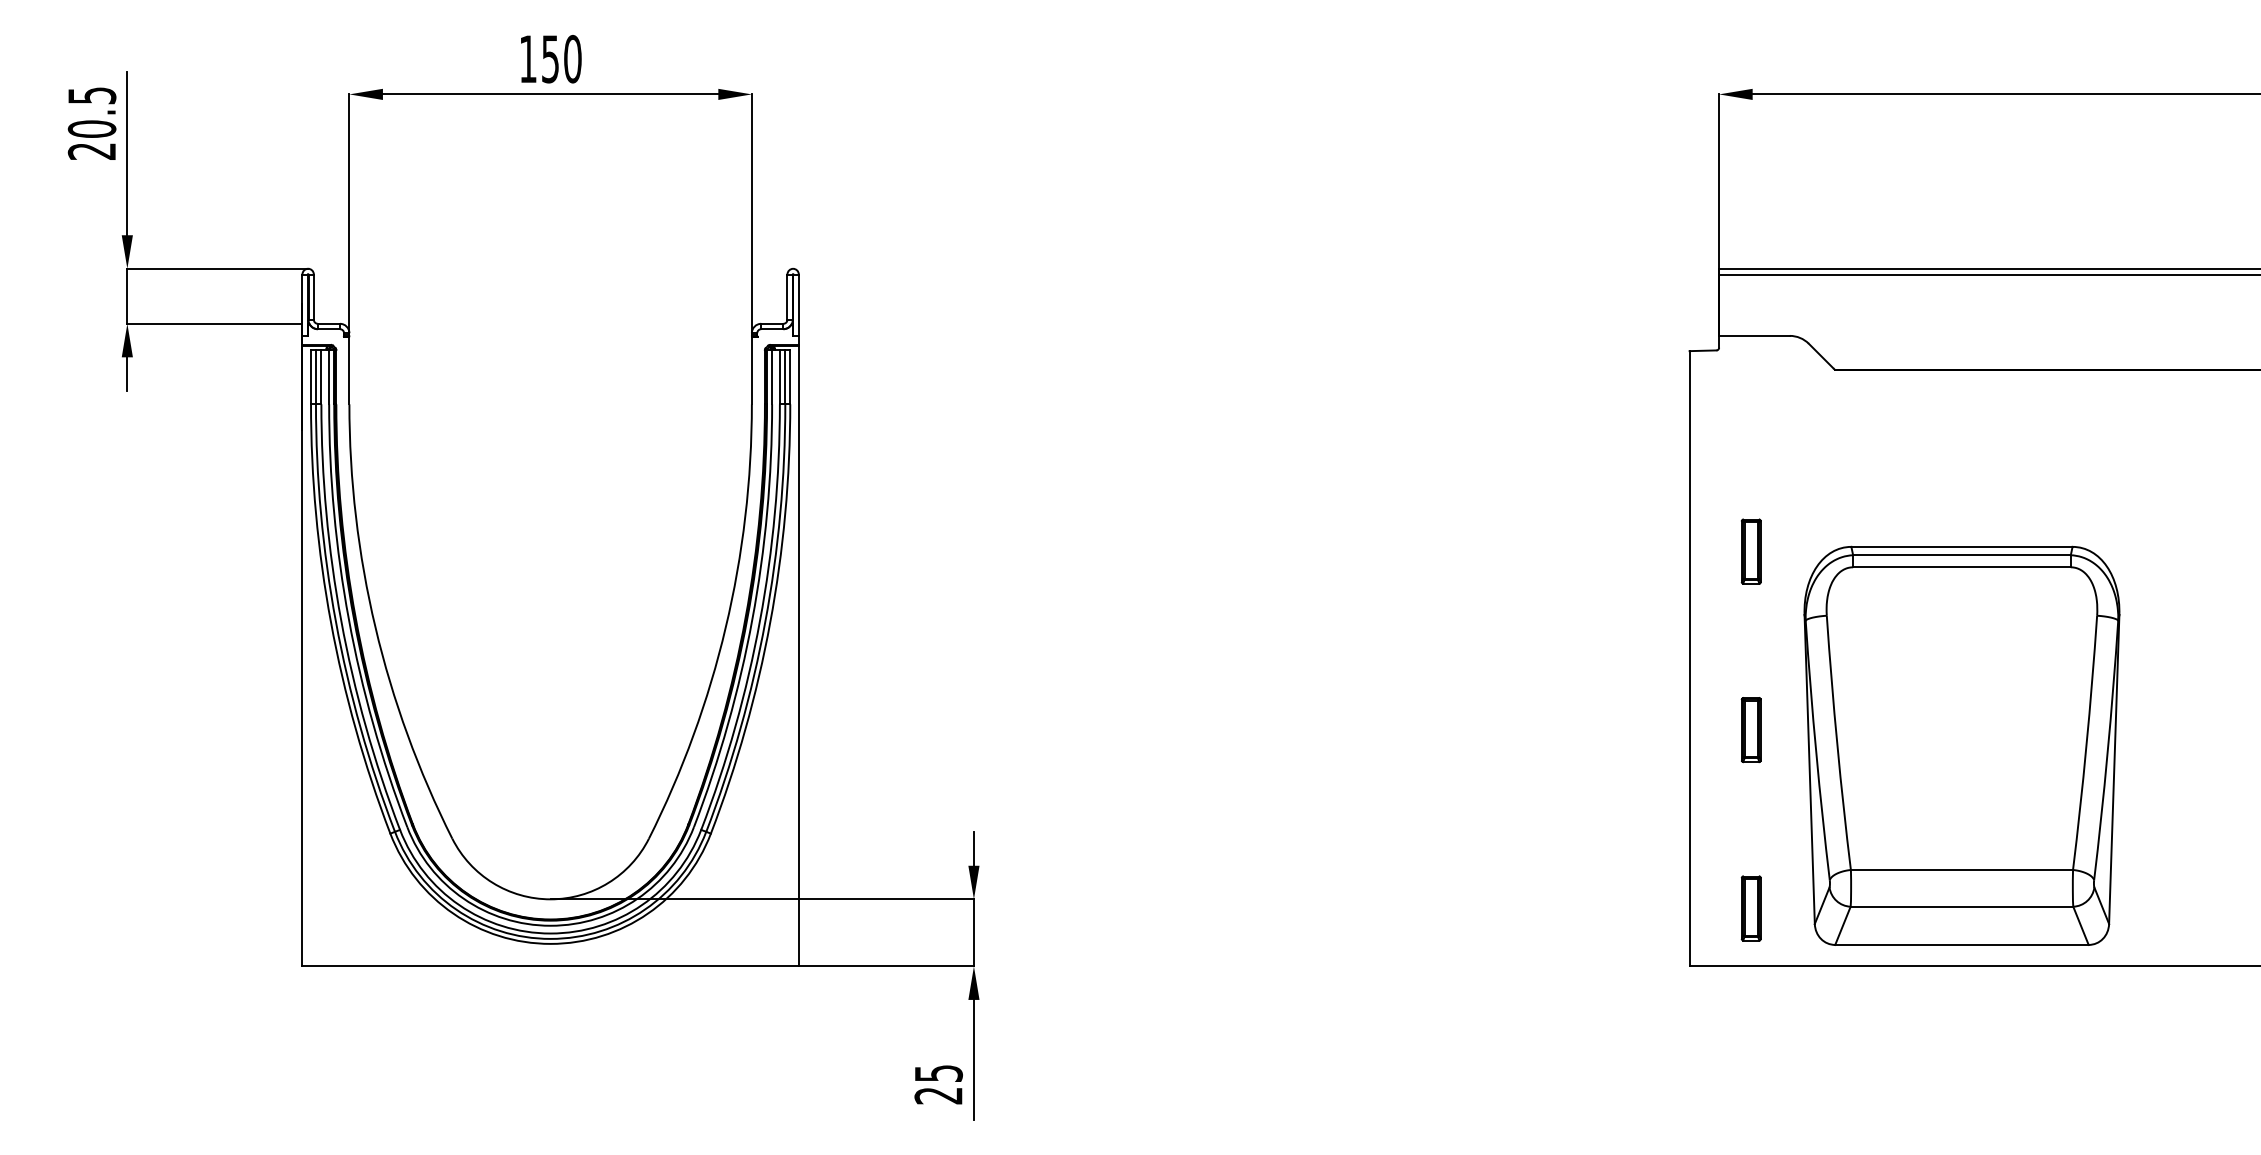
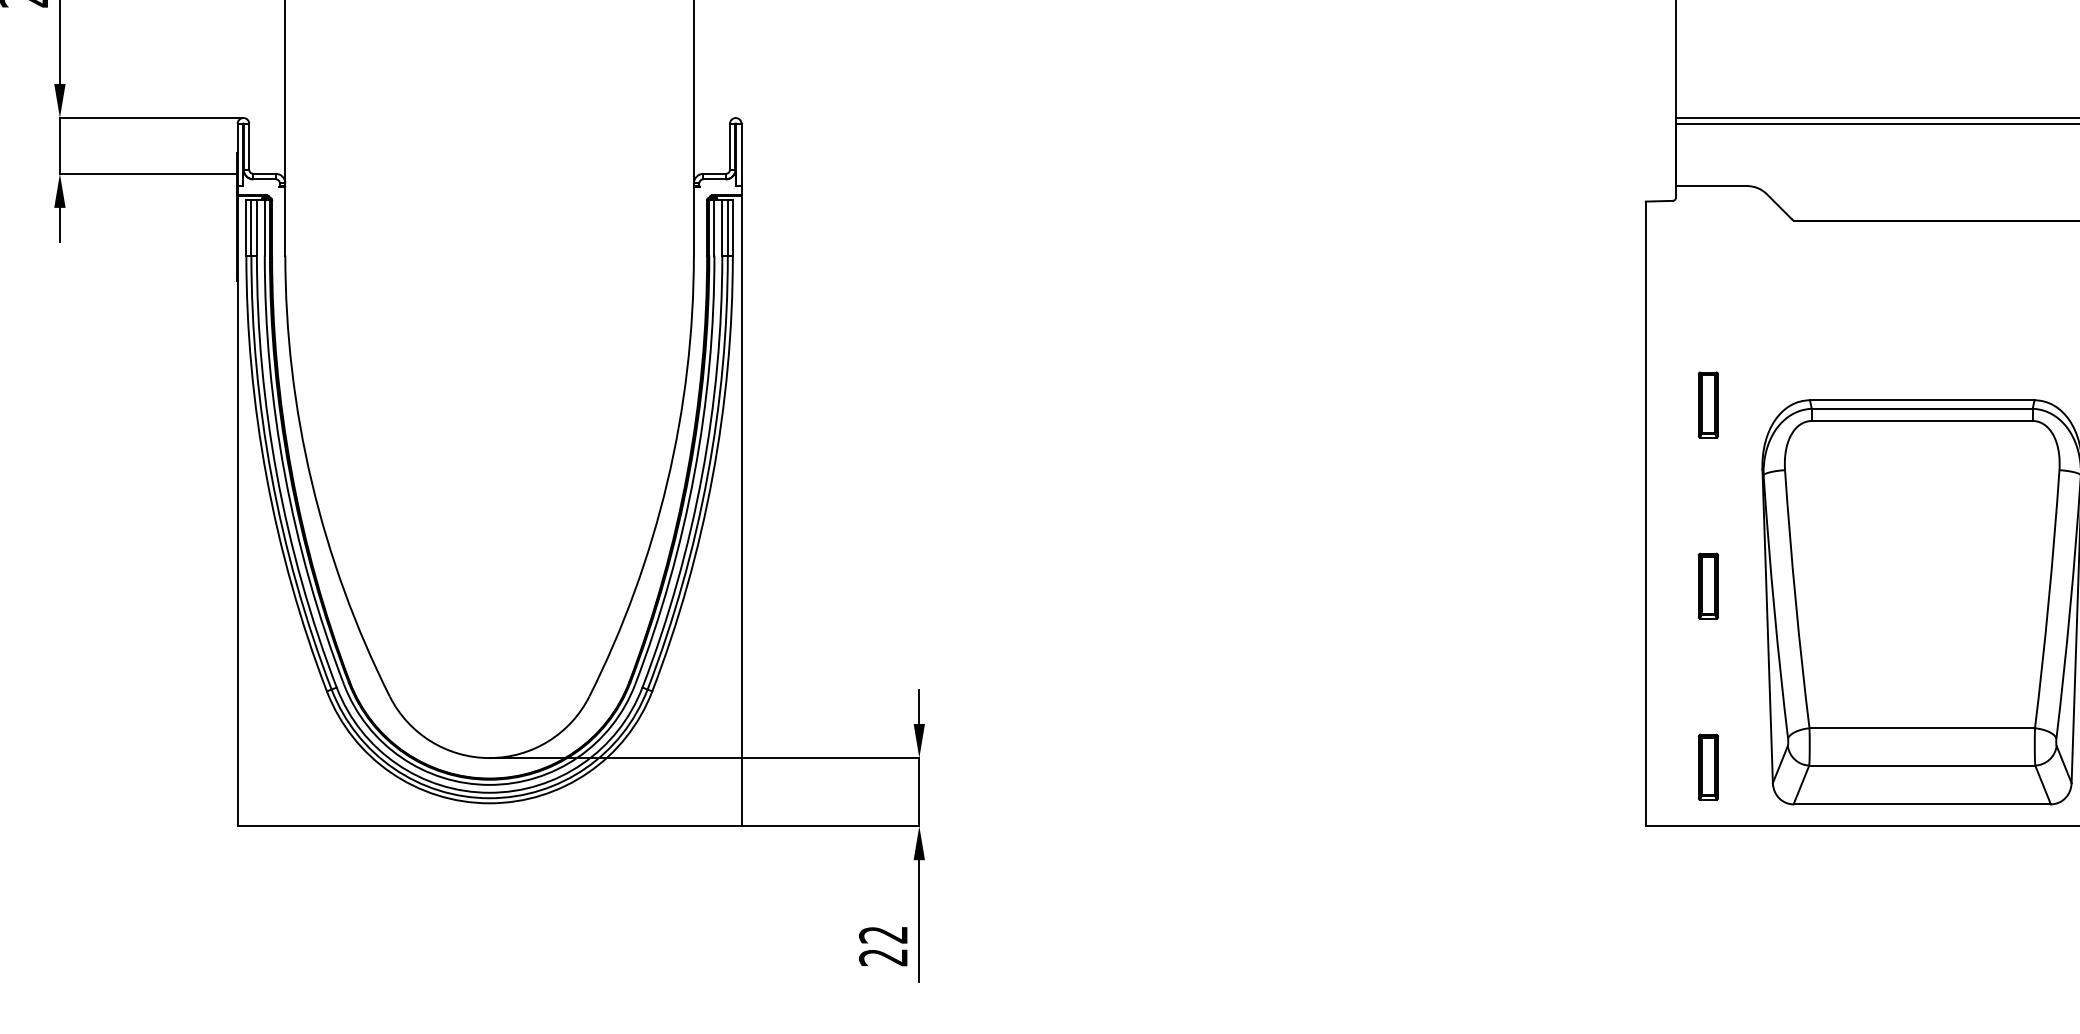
text: (938, 1073) -> (883, 934), 25 -> 22

